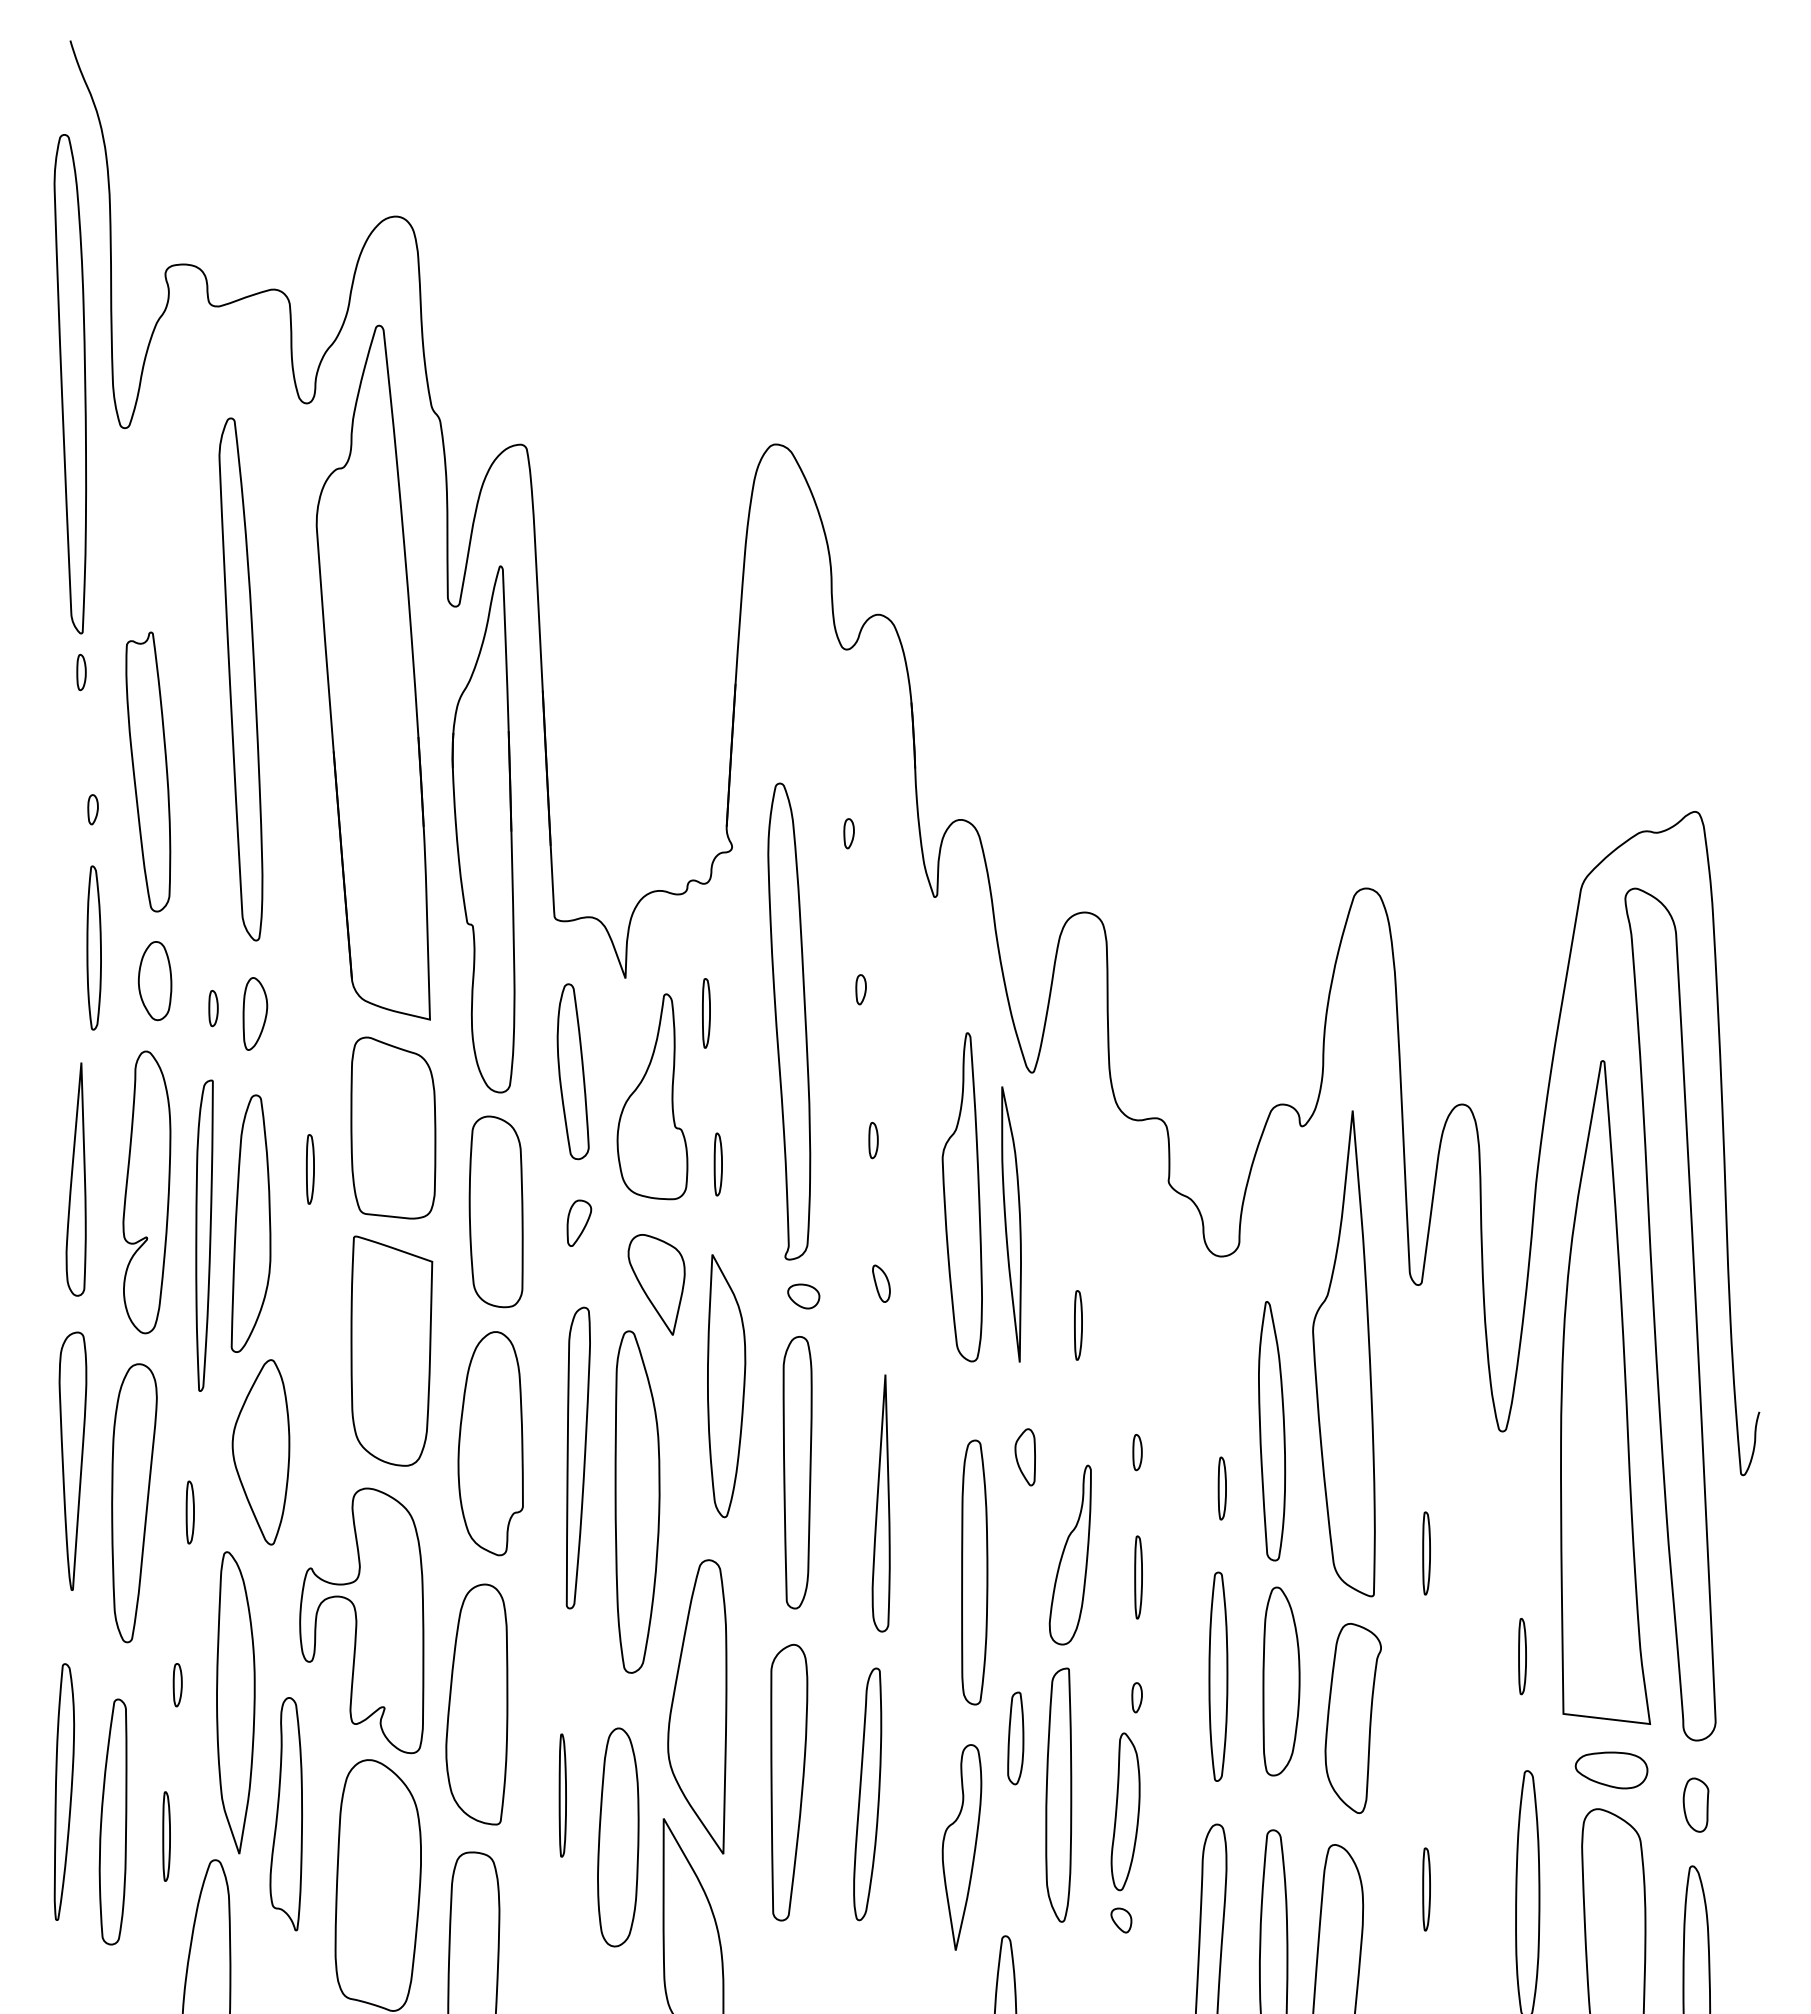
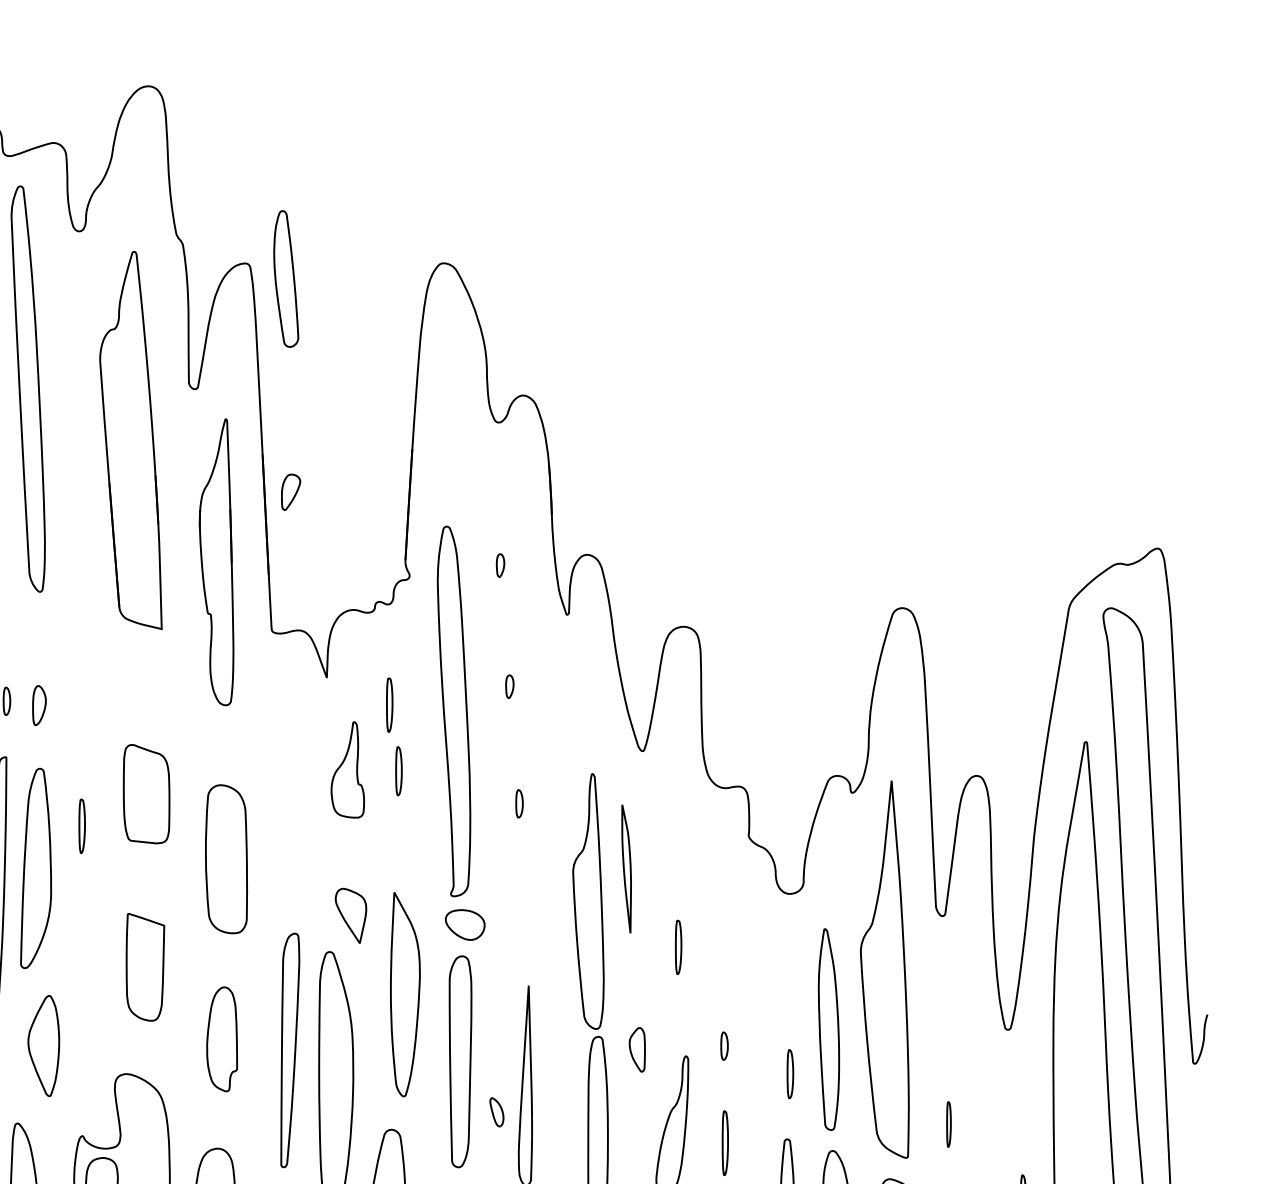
part: (372, 672) -> (130, 440), size x0.7
part: (240, 679) -> (27, 389), moved
part: (483, 829) -> (216, 562), size x0.7
part: (255, 1013) -> (39, 705), size x0.7
part: (572, 1071) -> (285, 278), moved
part: (652, 1096) -> (347, 769), size x0.6
part: (393, 1127) -> (146, 793), size x0.7
part: (717, 1164) -> (398, 771), moved
part: (961, 1197) -> (587, 901), moved
part: (579, 1222) -> (291, 491), moved
part: (1011, 1224) -> (626, 869), size x0.6
part: (881, 1283) -> (496, 1112), moved
part: (656, 1284) -> (350, 915), size x0.7
part: (803, 1296) -> (465, 924), size x1.6
part: (391, 1350) -> (145, 966), size x0.6
part: (490, 1443) -> (222, 1039), size x0.6
part: (260, 1452) -> (43, 1046), size x0.7
part: (1426, 1553) -> (948, 1124), size x0.7

